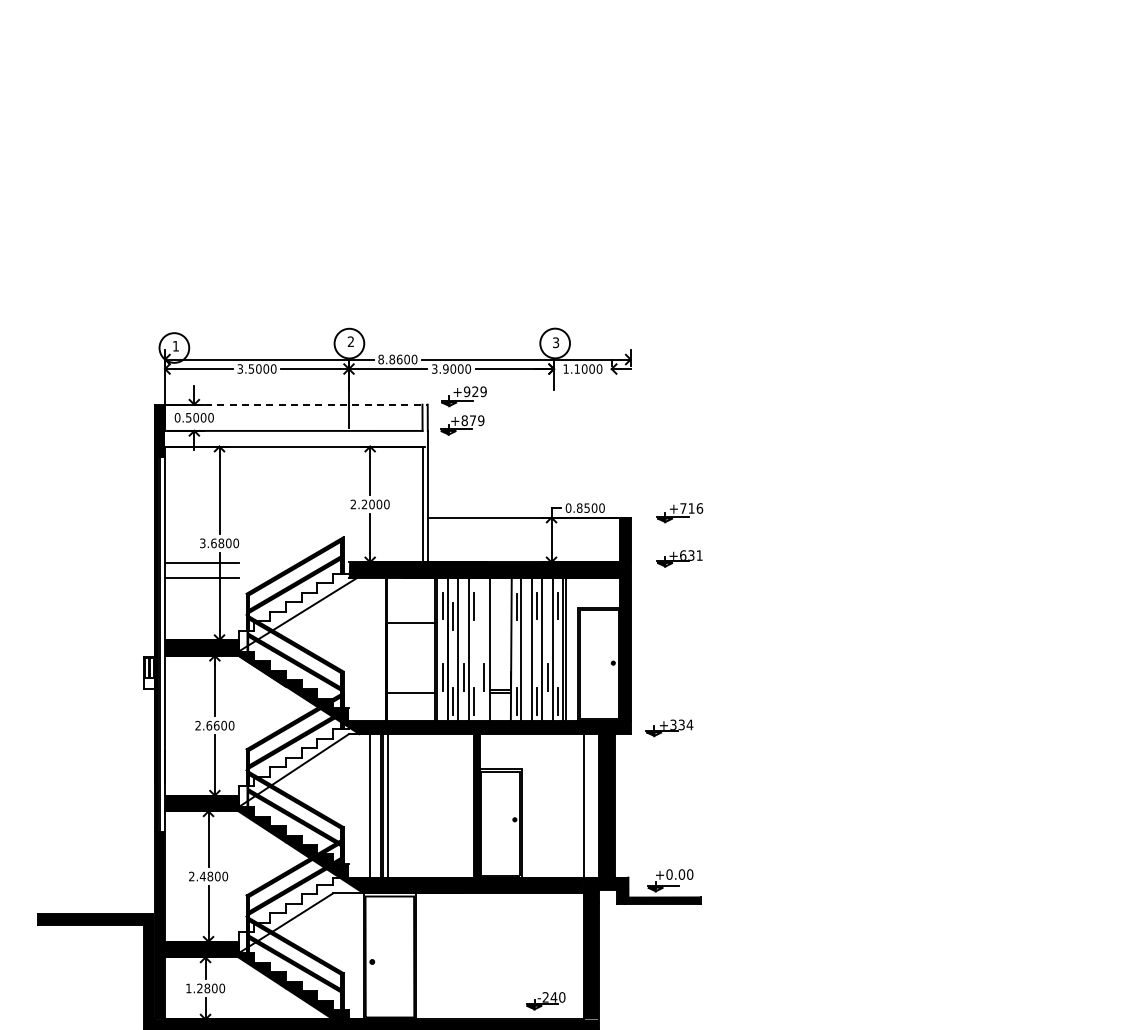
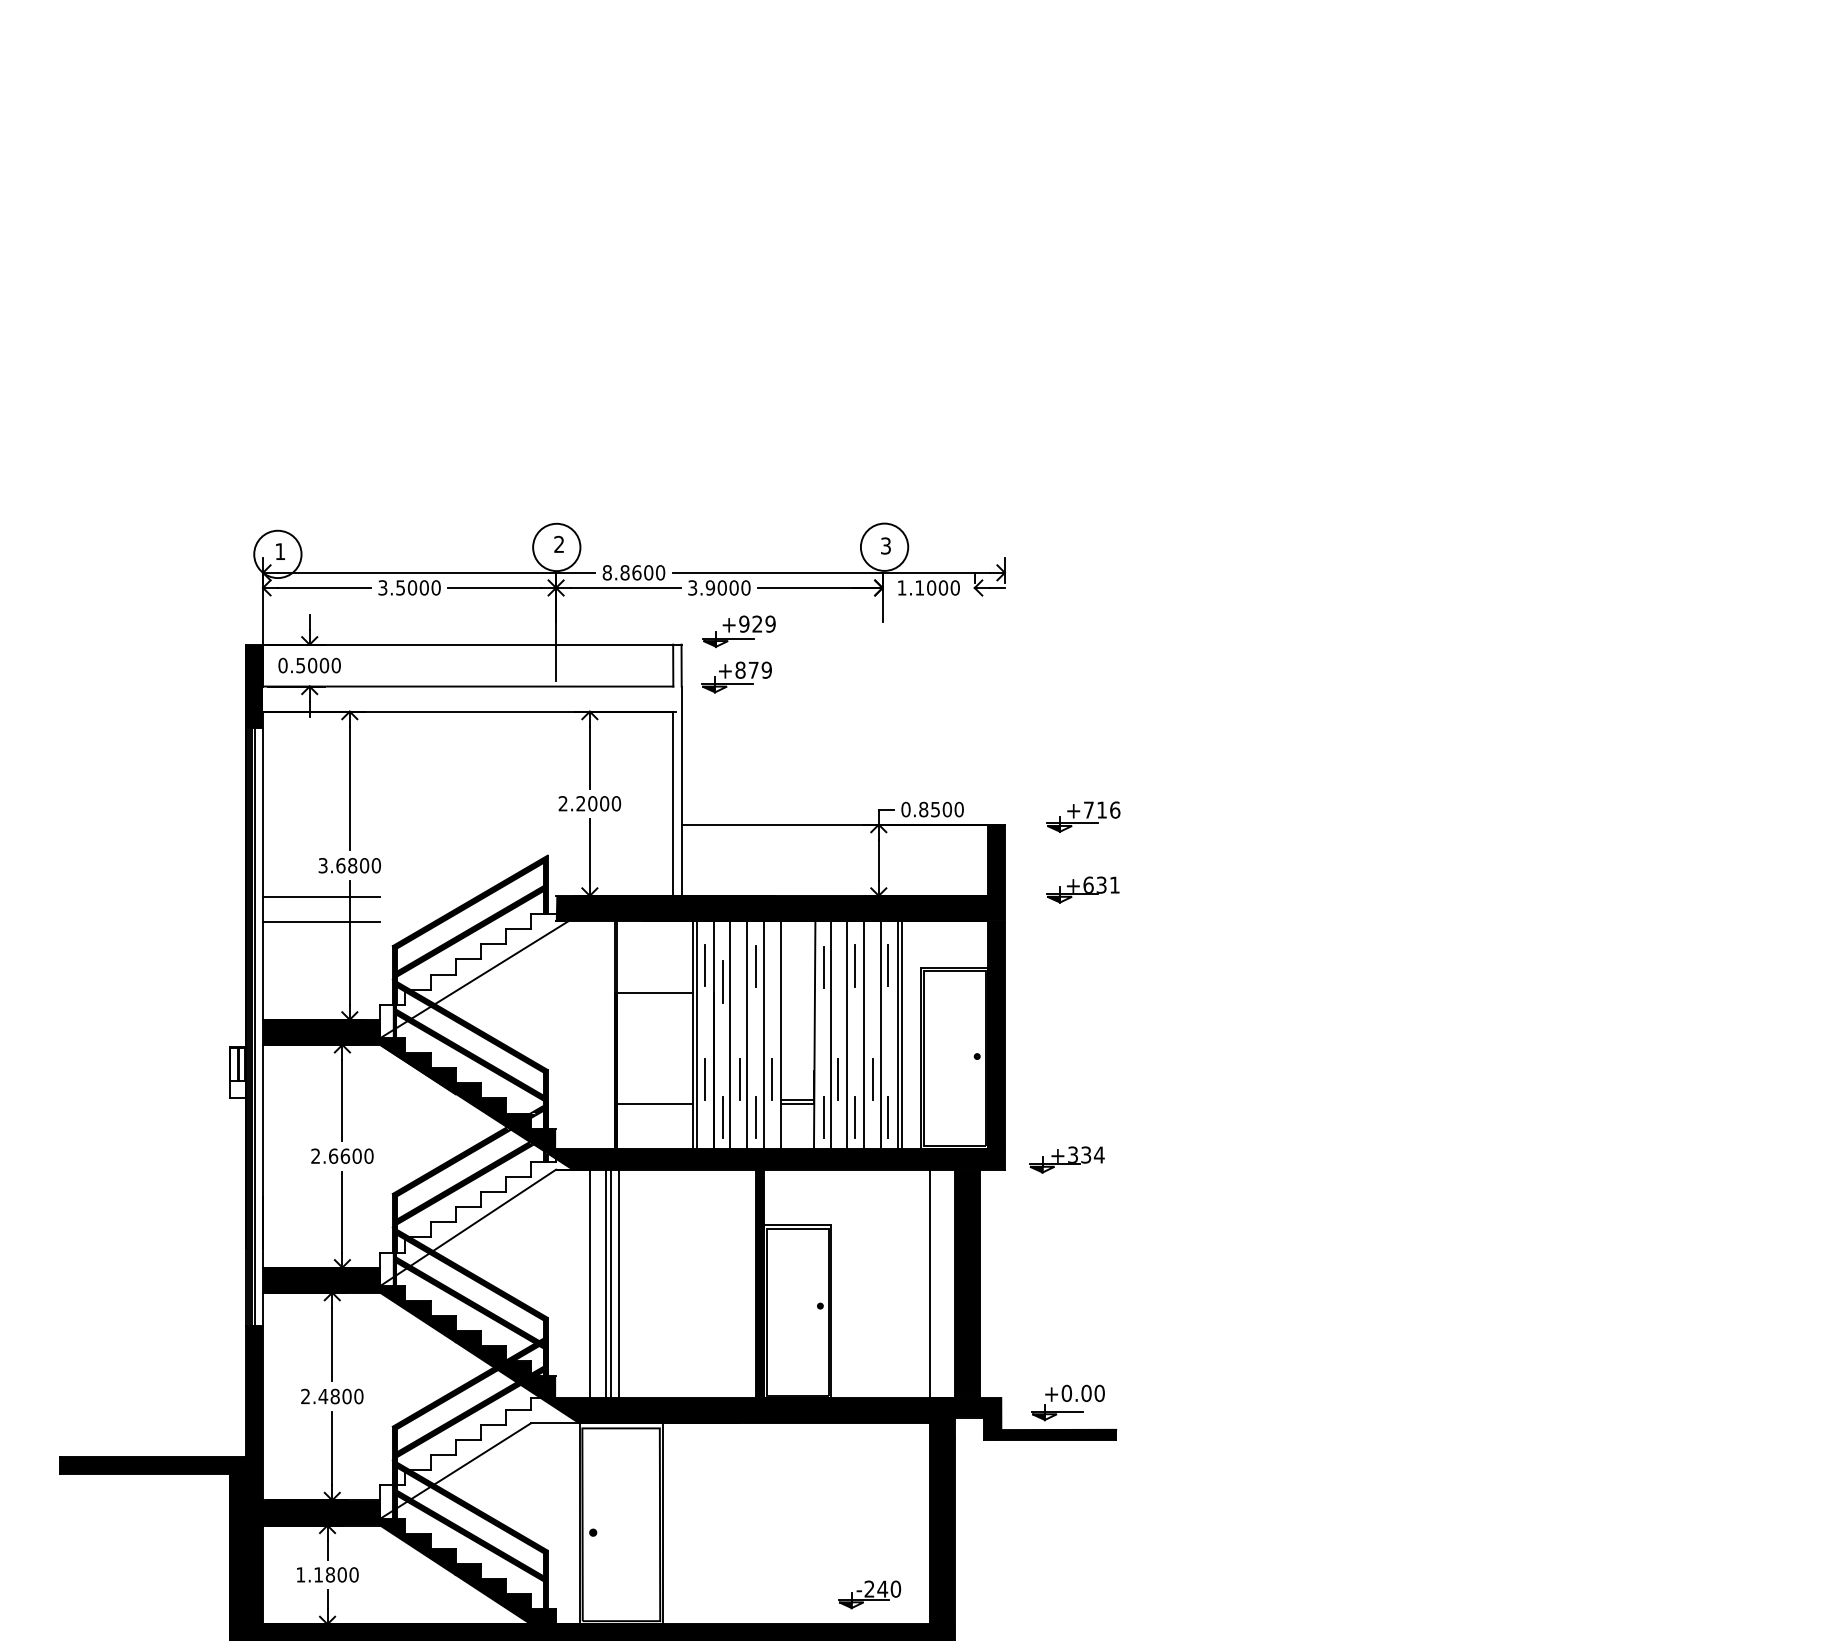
line: (304, 404) -> (485, 644), dashed -> solid
line: (479, 649) -> (764, 1034), added
line: (525, 677) -> (837, 1079), added
text: (199, 988) -> (317, 1574), 1.2800 -> 1.1800

